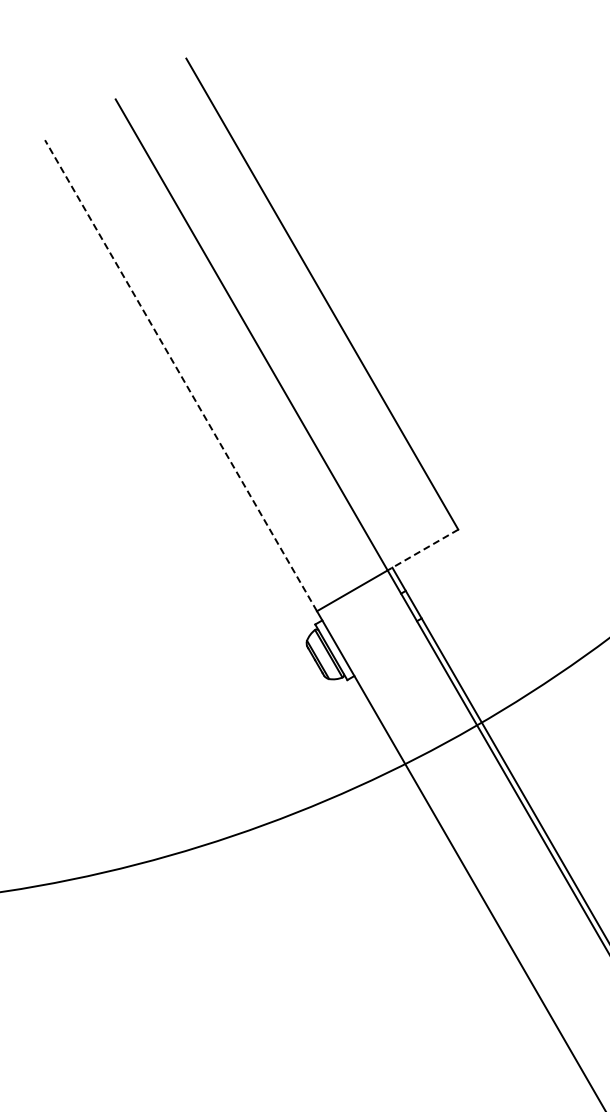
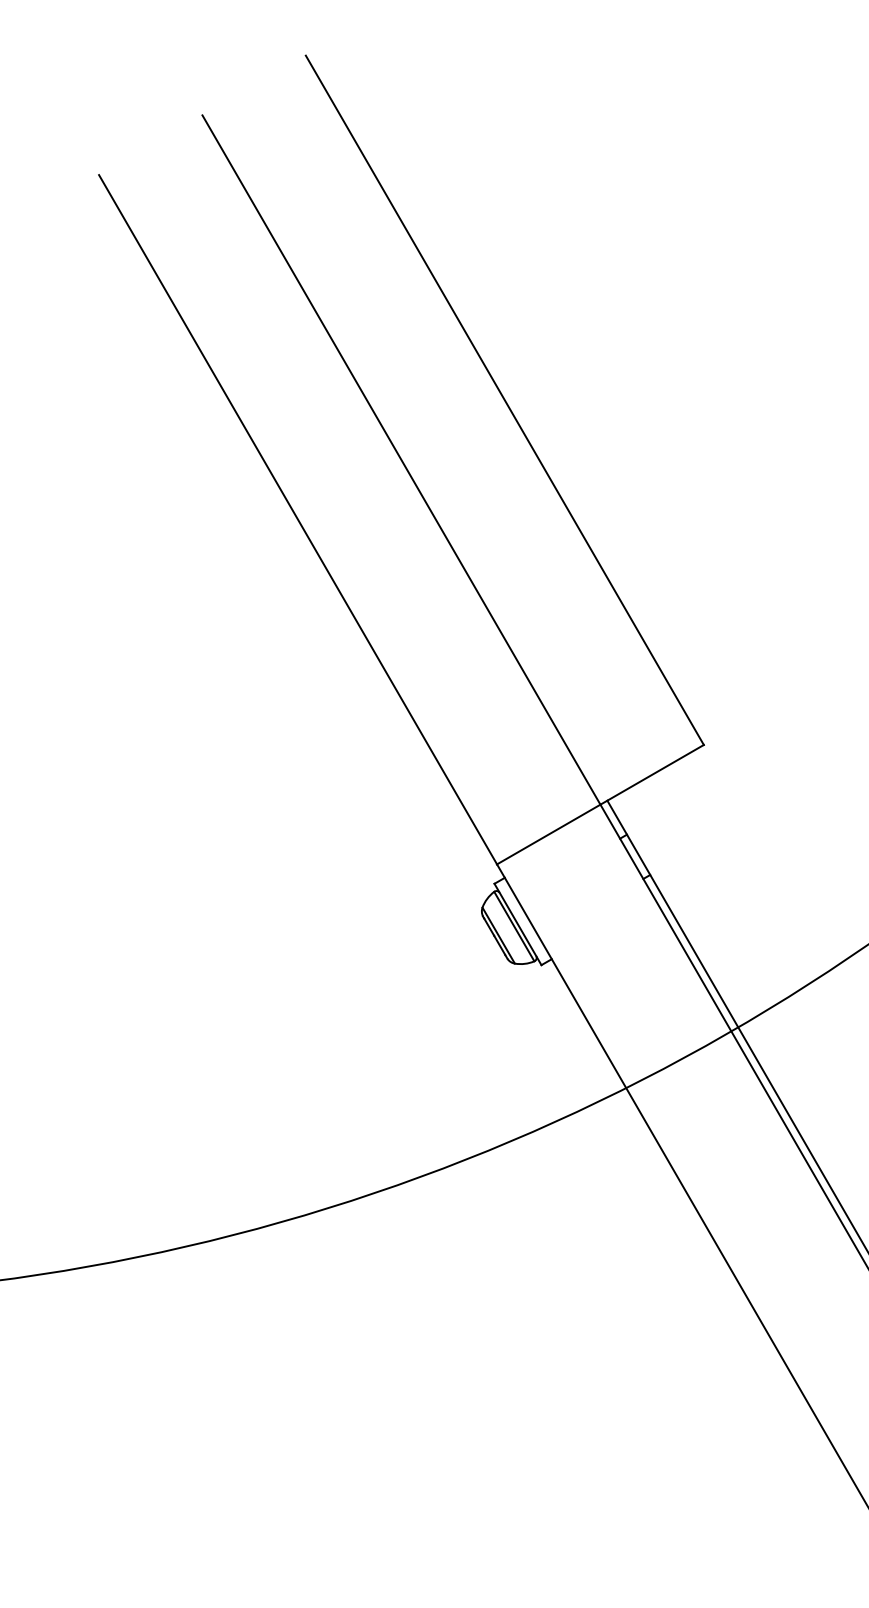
line: (181, 375) -> (298, 519), dashed -> solid
line: (423, 550) -> (652, 775), dashed -> solid

